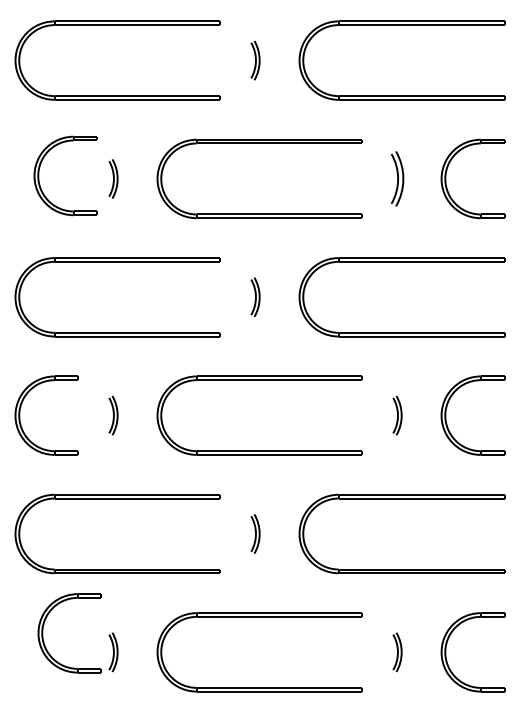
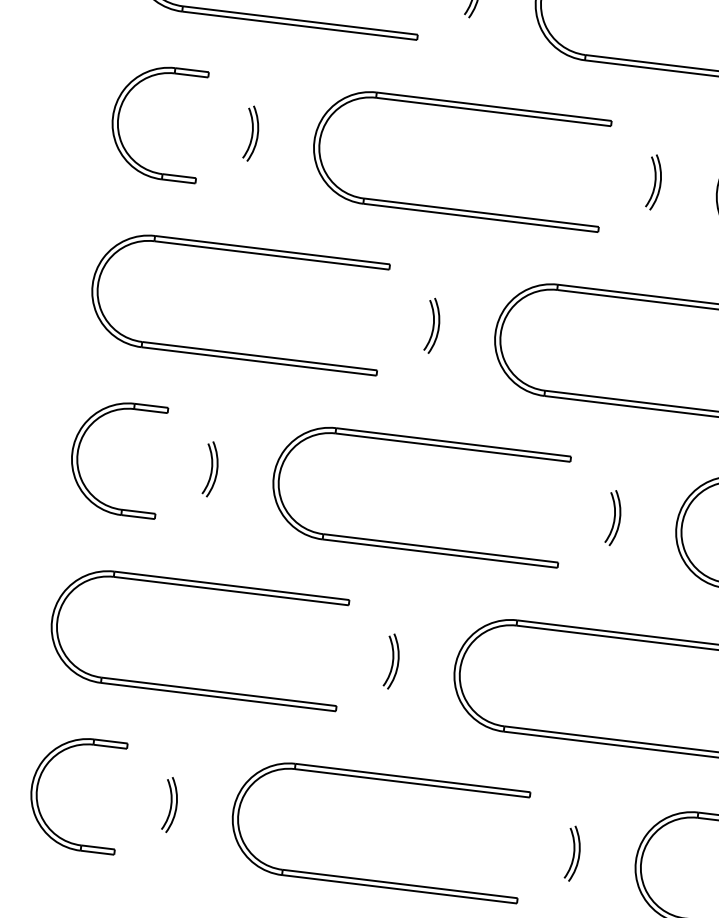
part: (39, 175) -> (120, 117), moved
part: (397, 178) -> (654, 181), size x0.71
part: (43, 633) -> (38, 789), moved

